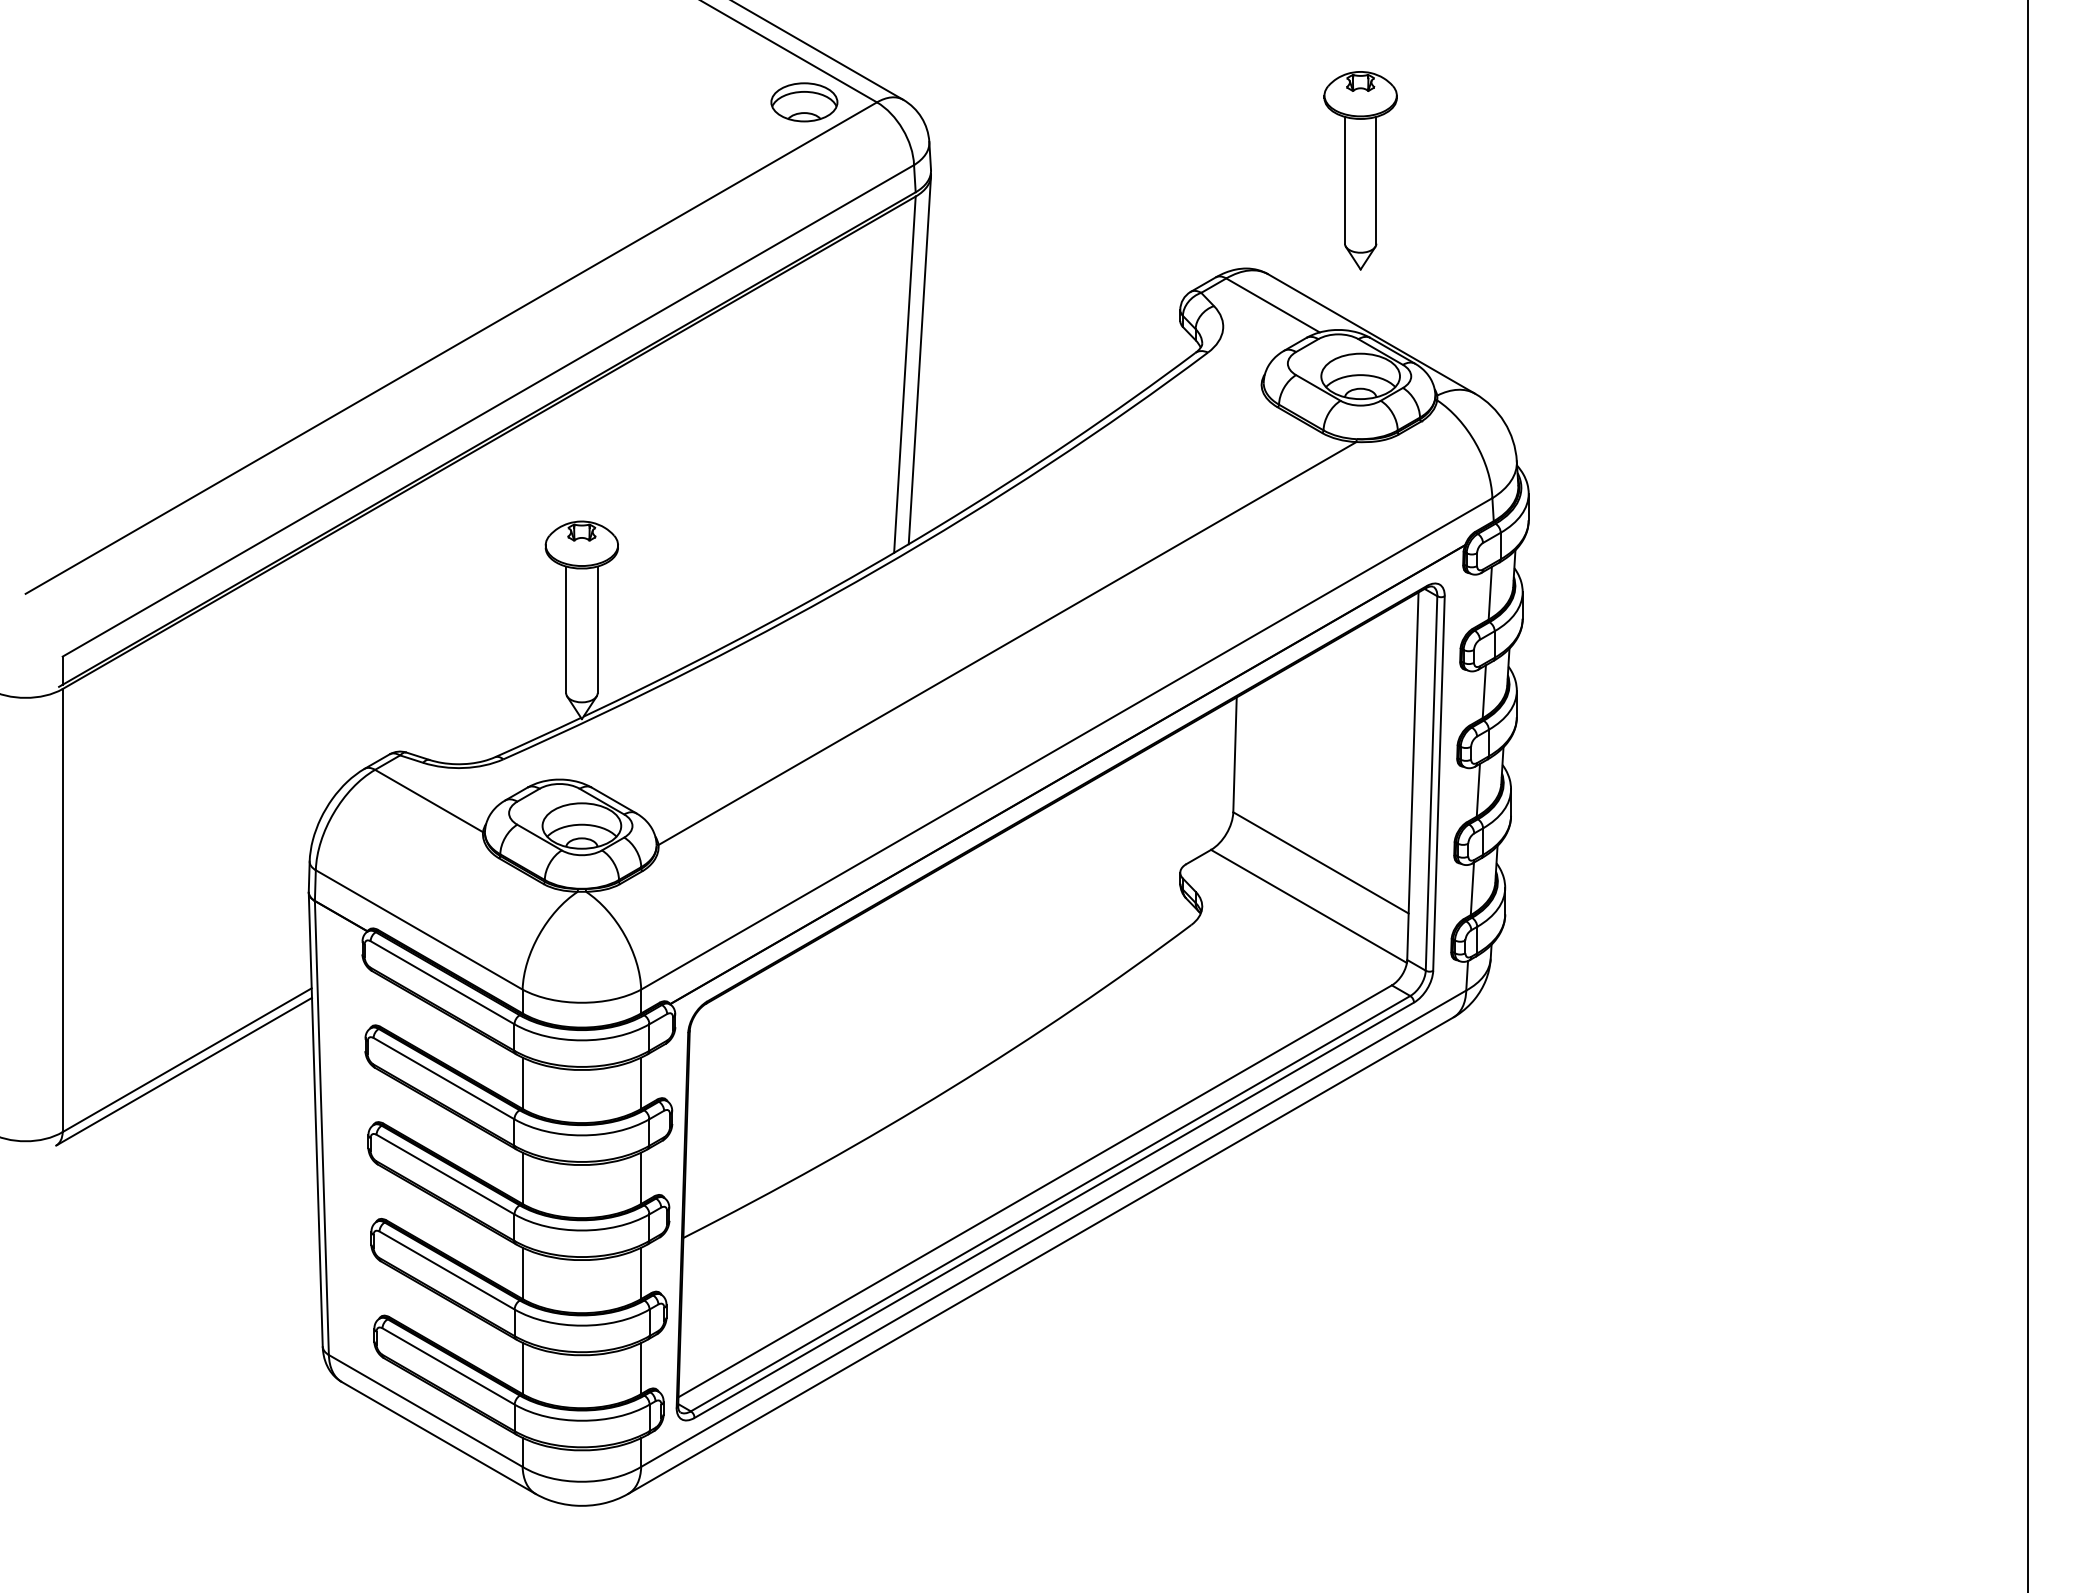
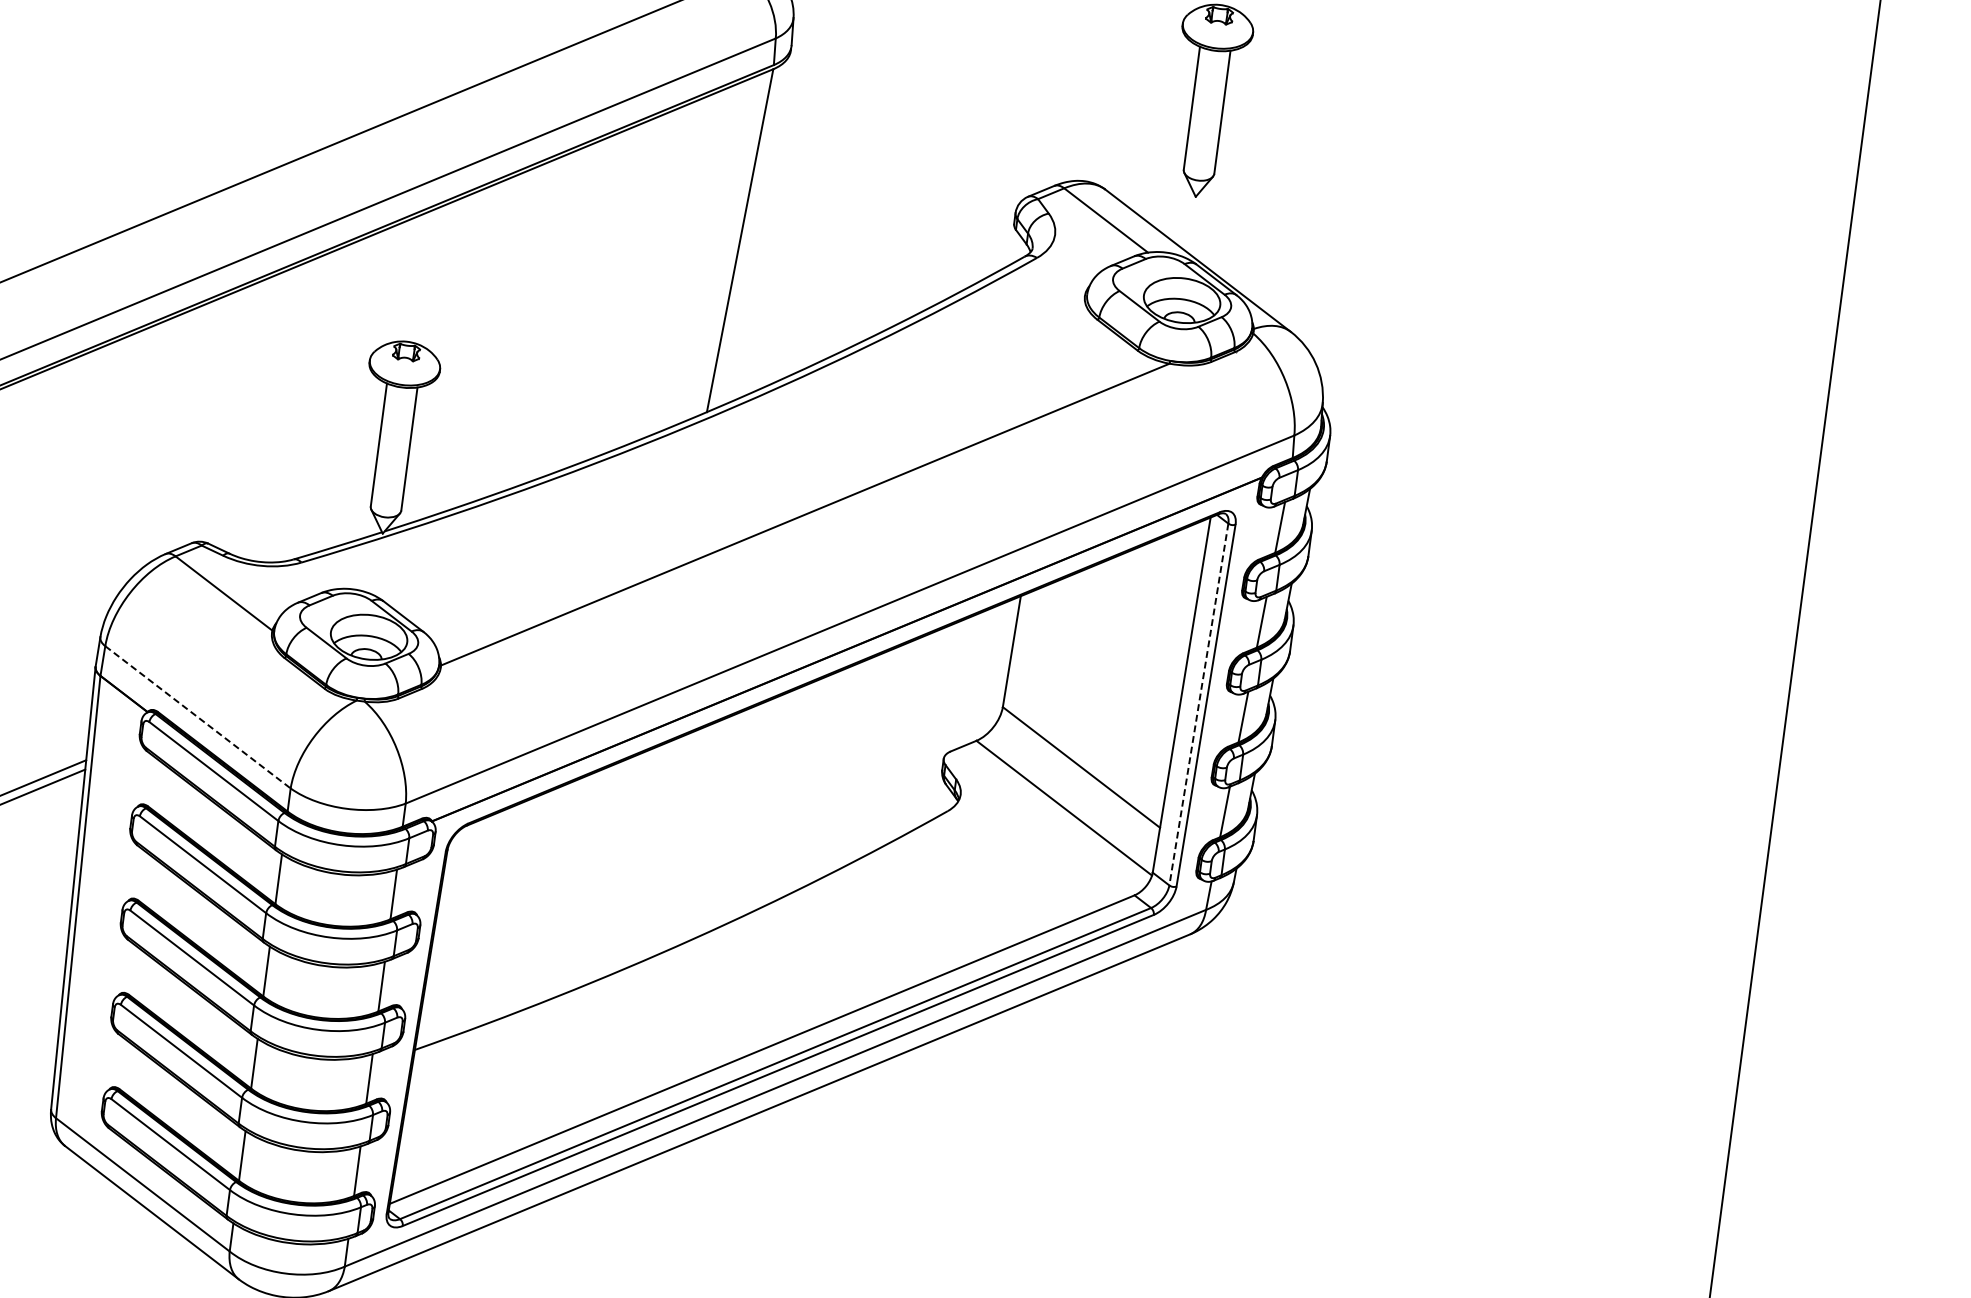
line: (919, 360) -> (756, 228), removed
line: (1431, 783) -> (1198, 704), solid -> dashed
line: (419, 930) -> (198, 717), solid -> dashed

